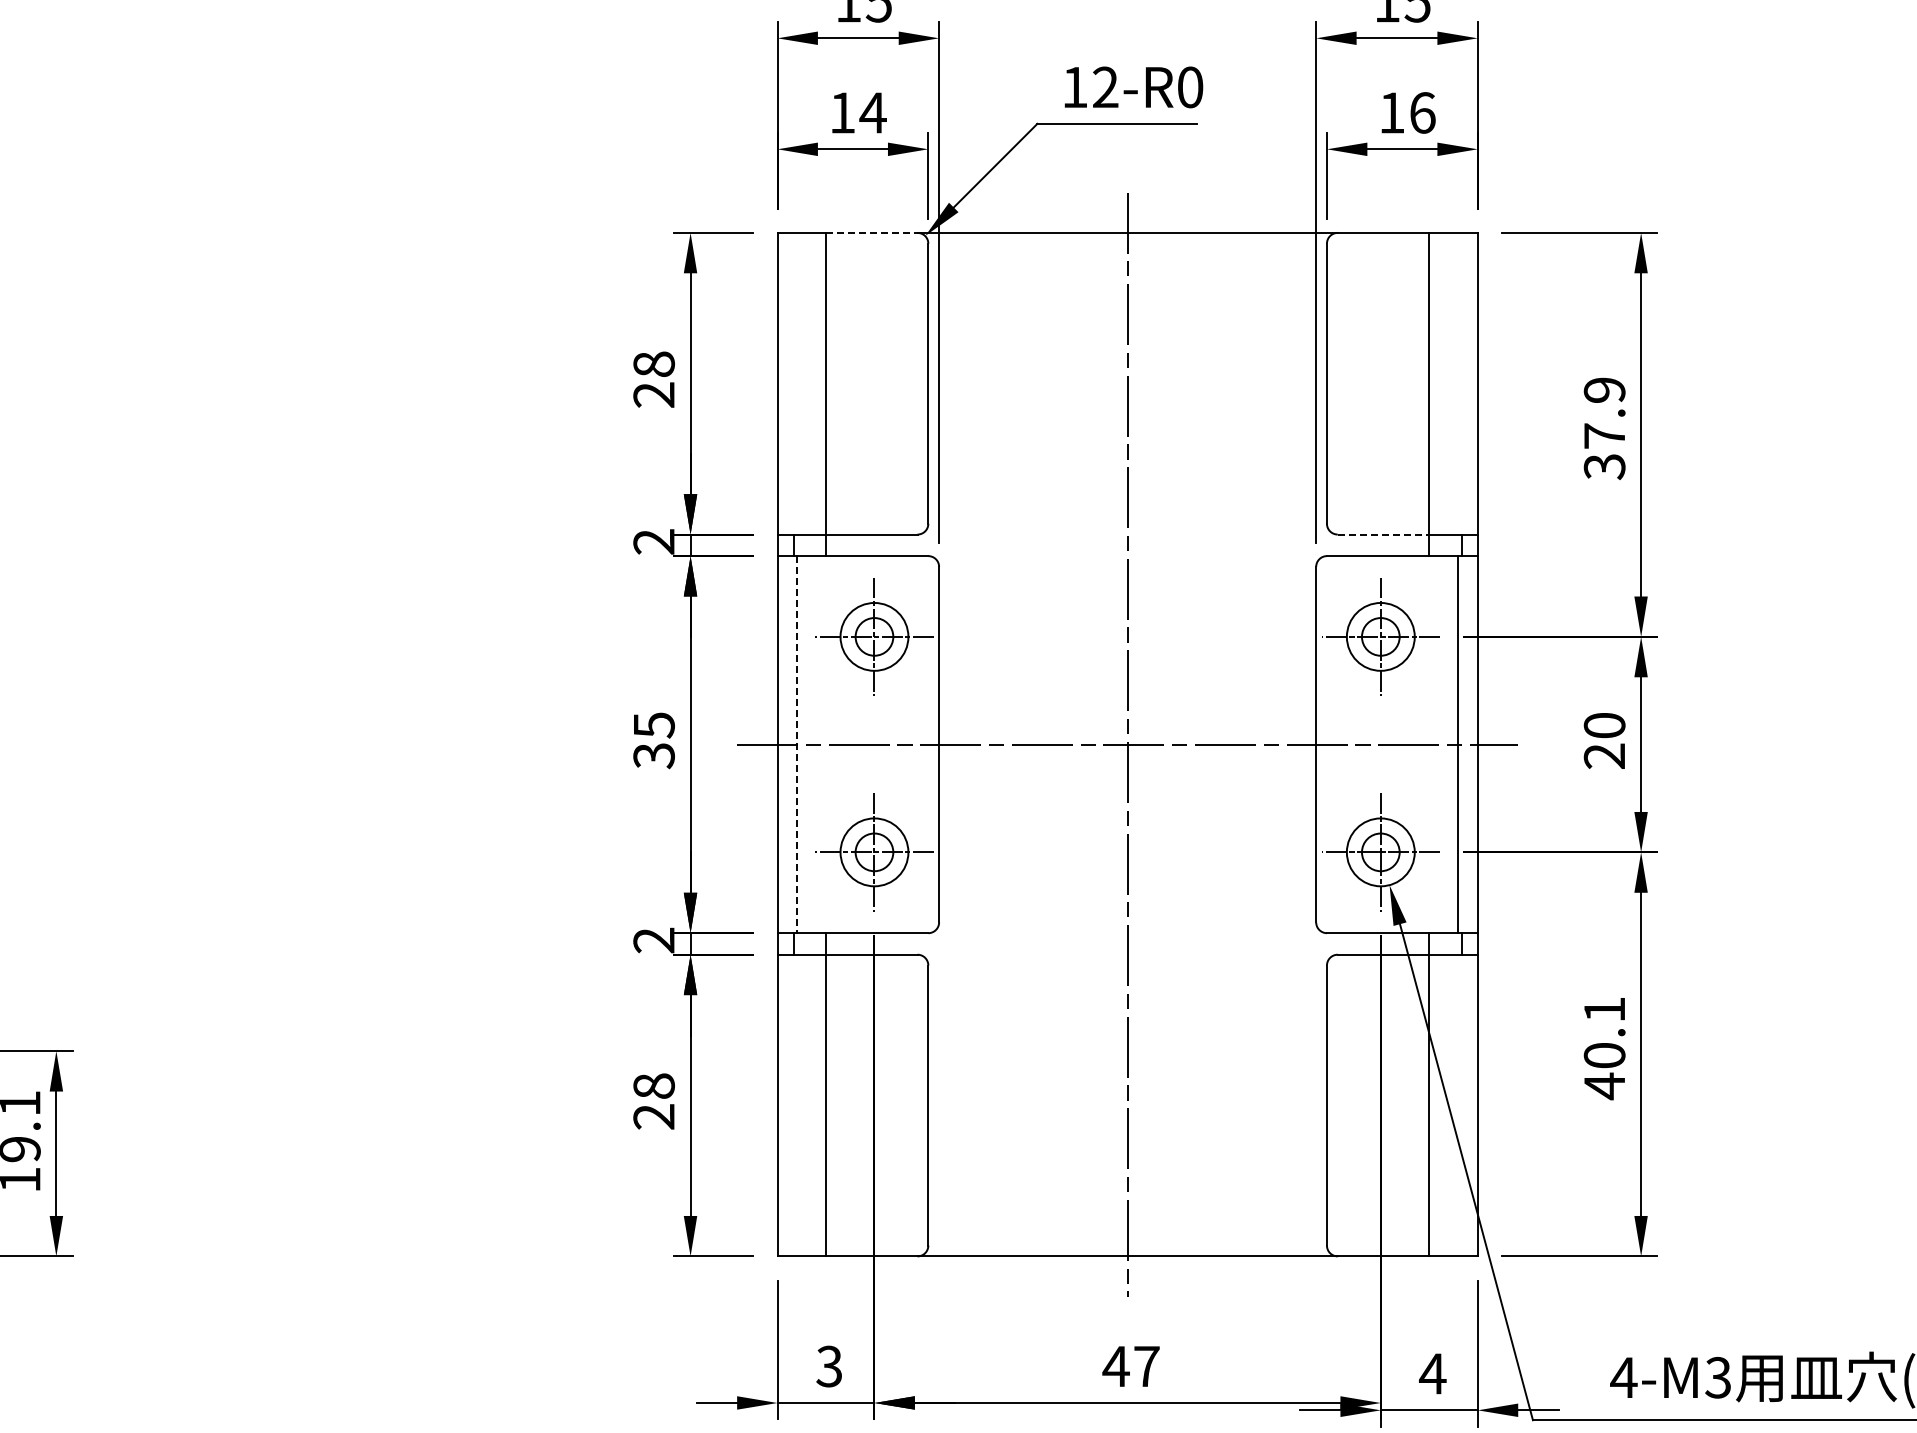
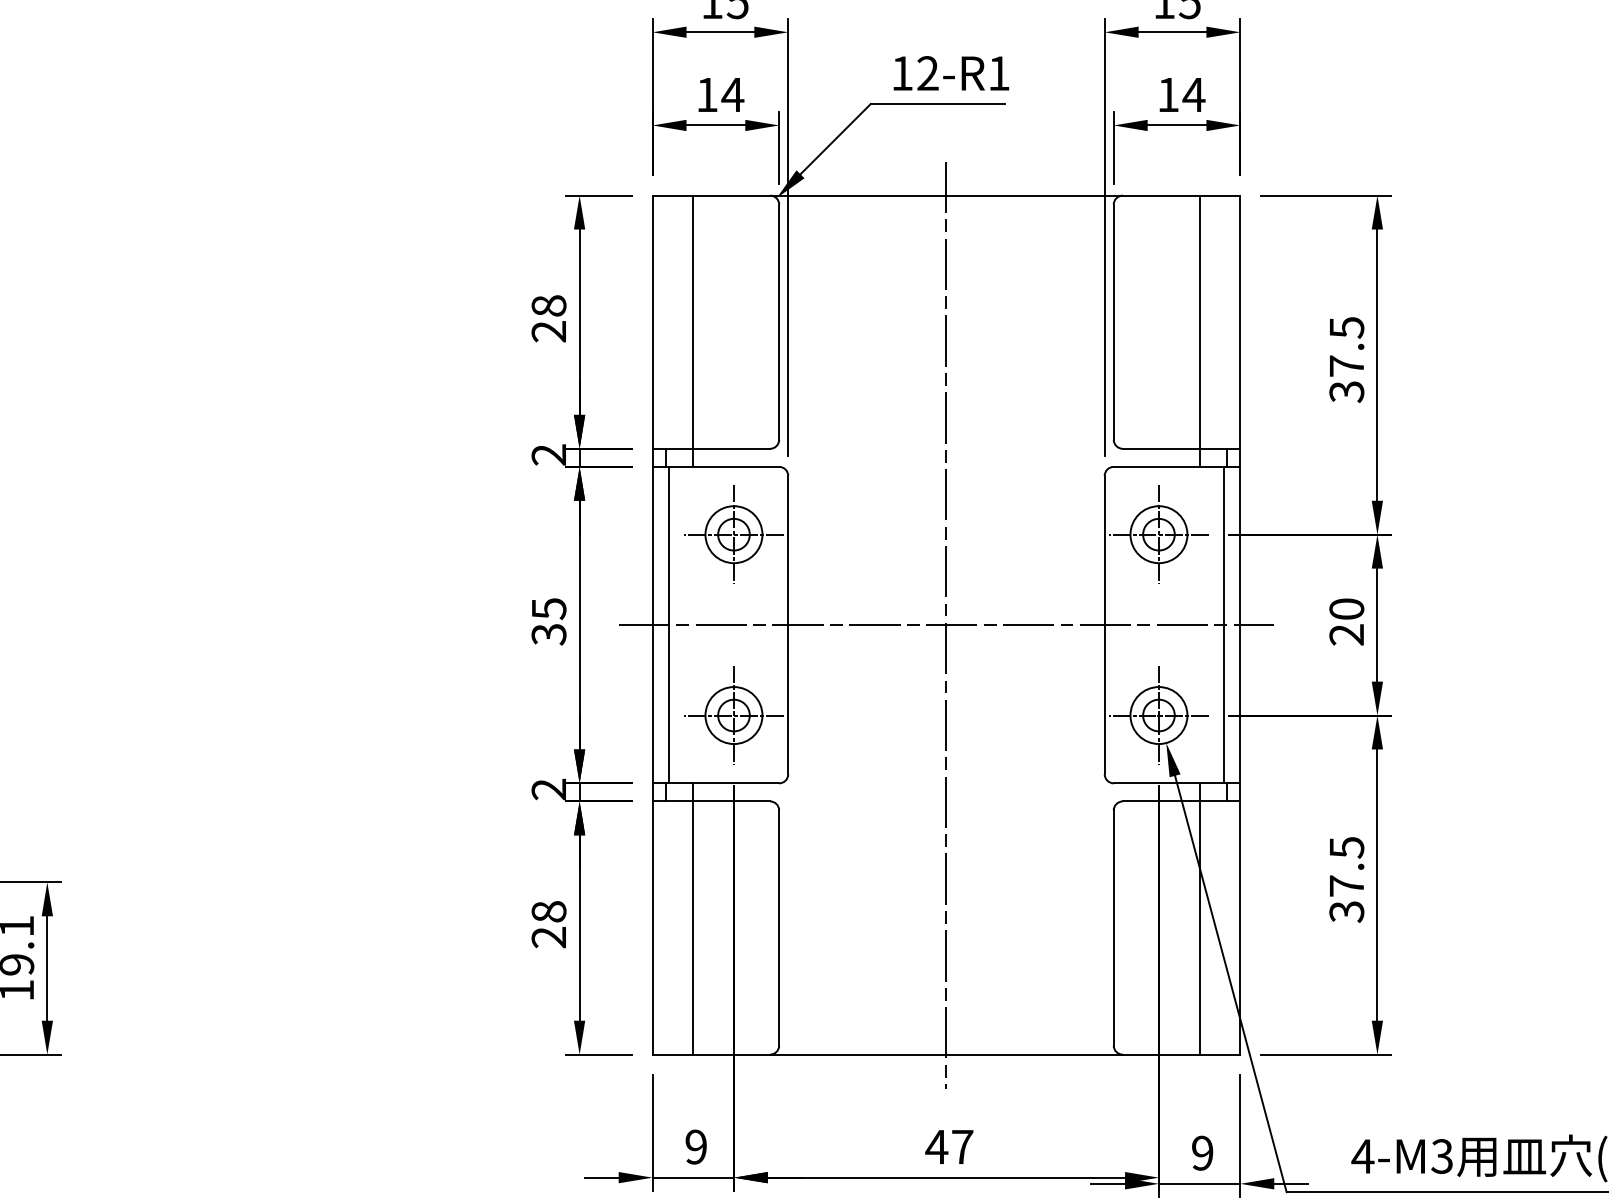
text: (1190, 87) -> (999, 73), 12-R0 -> 12-R1
text: (1422, 112) -> (1193, 94), 16 -> 14
line: (871, 232) -> (731, 195), dashed -> solid
text: (1604, 390) -> (1346, 327), 37.9 -> 37.5
line: (1383, 534) -> (1161, 448), dashed -> solid
line: (796, 744) -> (668, 625), dashed -> solid
text: (1604, 1048) -> (1346, 880), 40.1 -> 37.5
text: (828, 1366) -> (695, 1147), 3 -> 9
text: (1432, 1373) -> (1202, 1152), 4 -> 9

